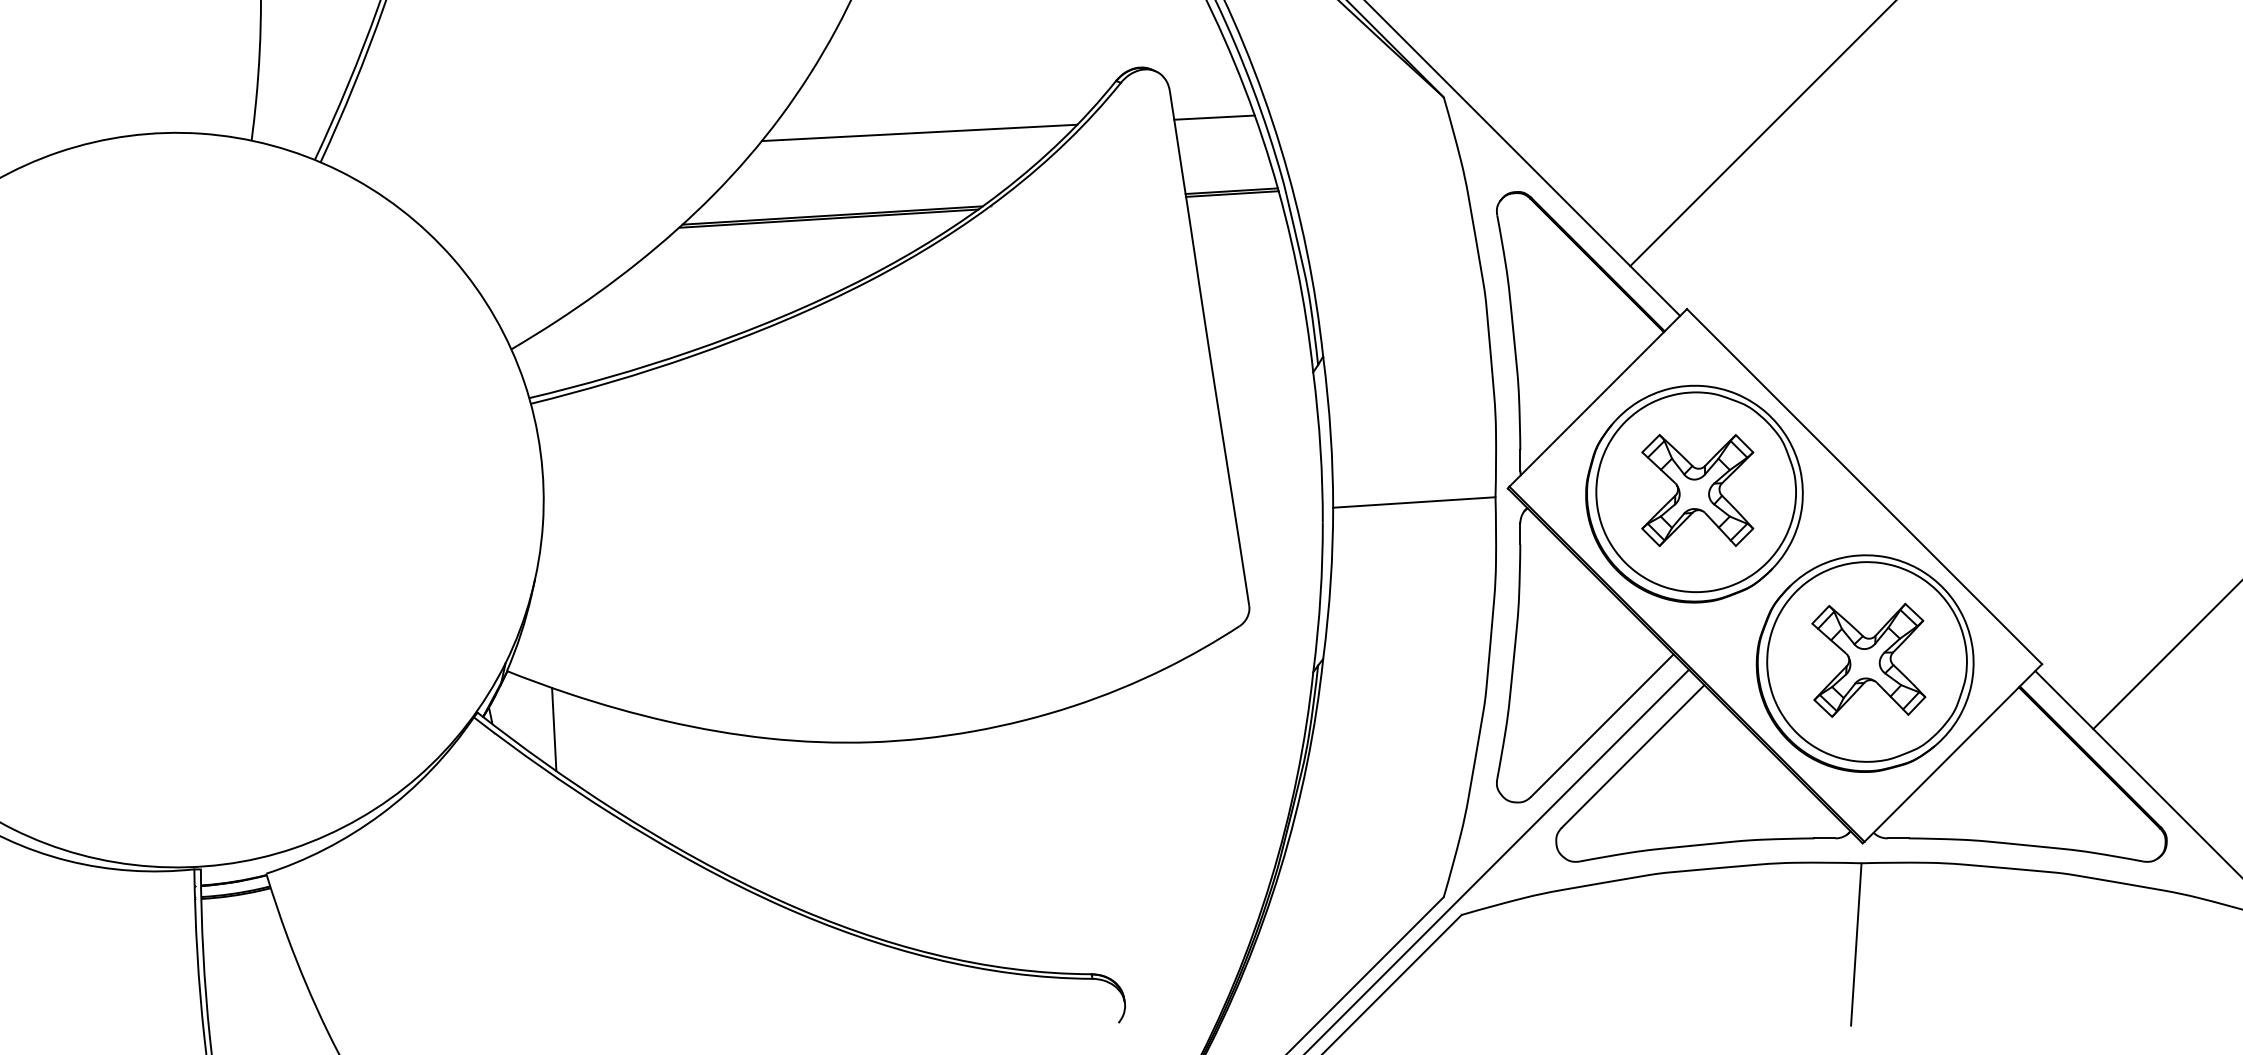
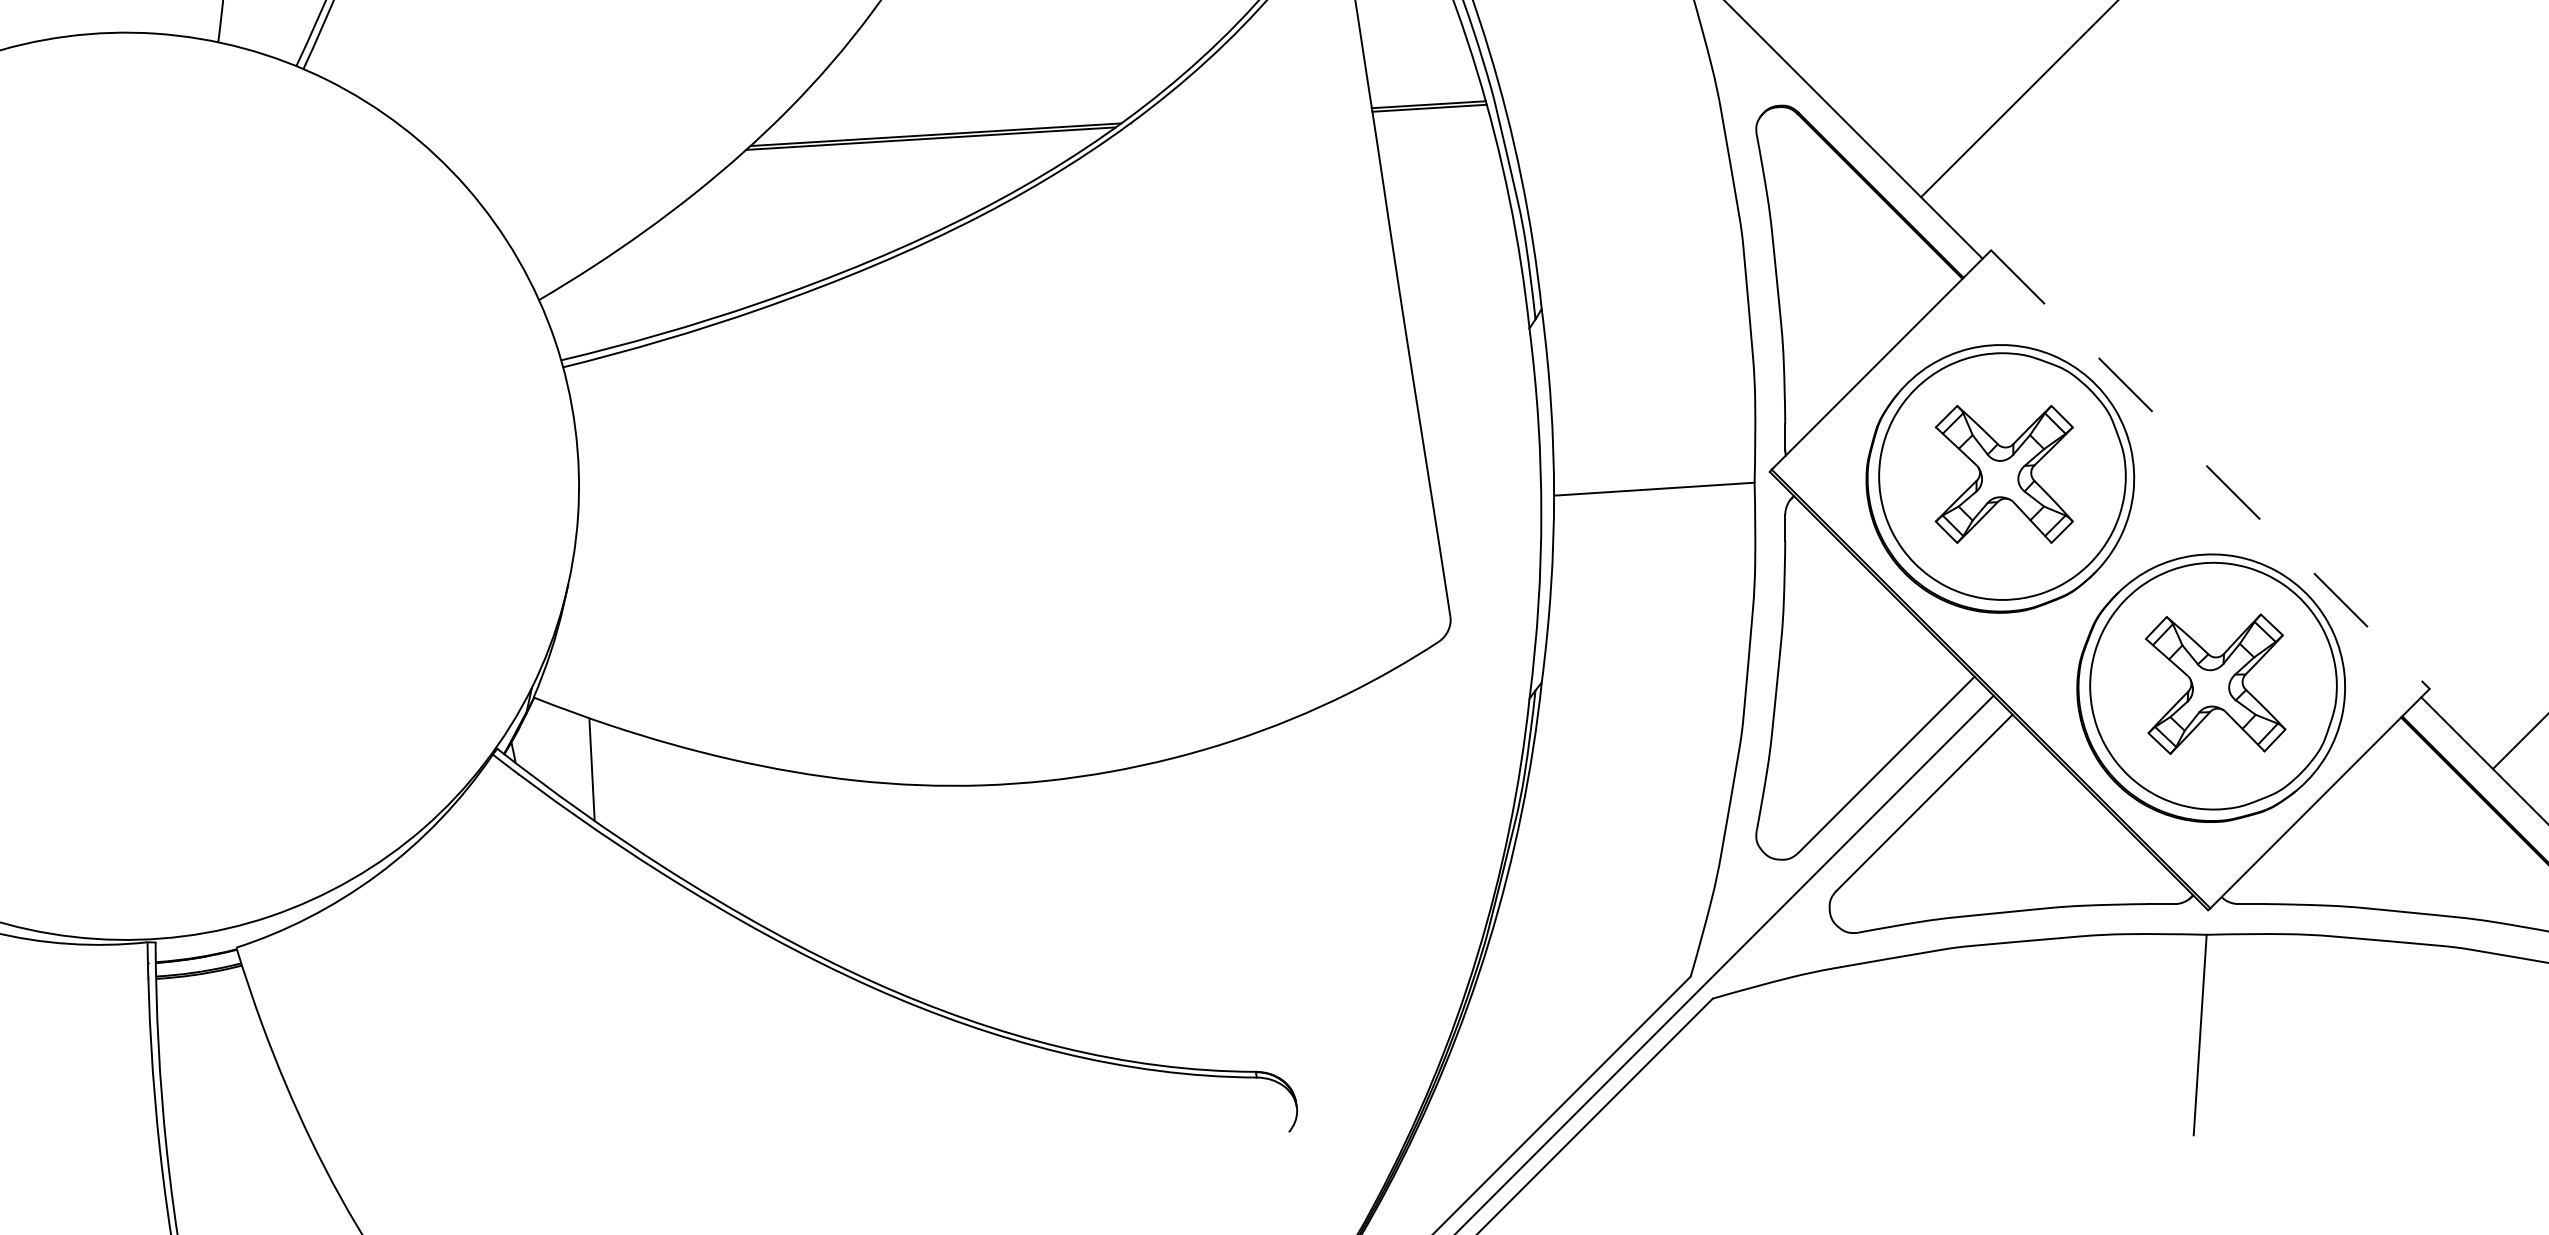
line: (1214, 117) -> (1407, 13), removed
line: (919, 132) -> (1043, 32), removed
line: (1864, 487) -> (2210, 470), solid -> dashed

